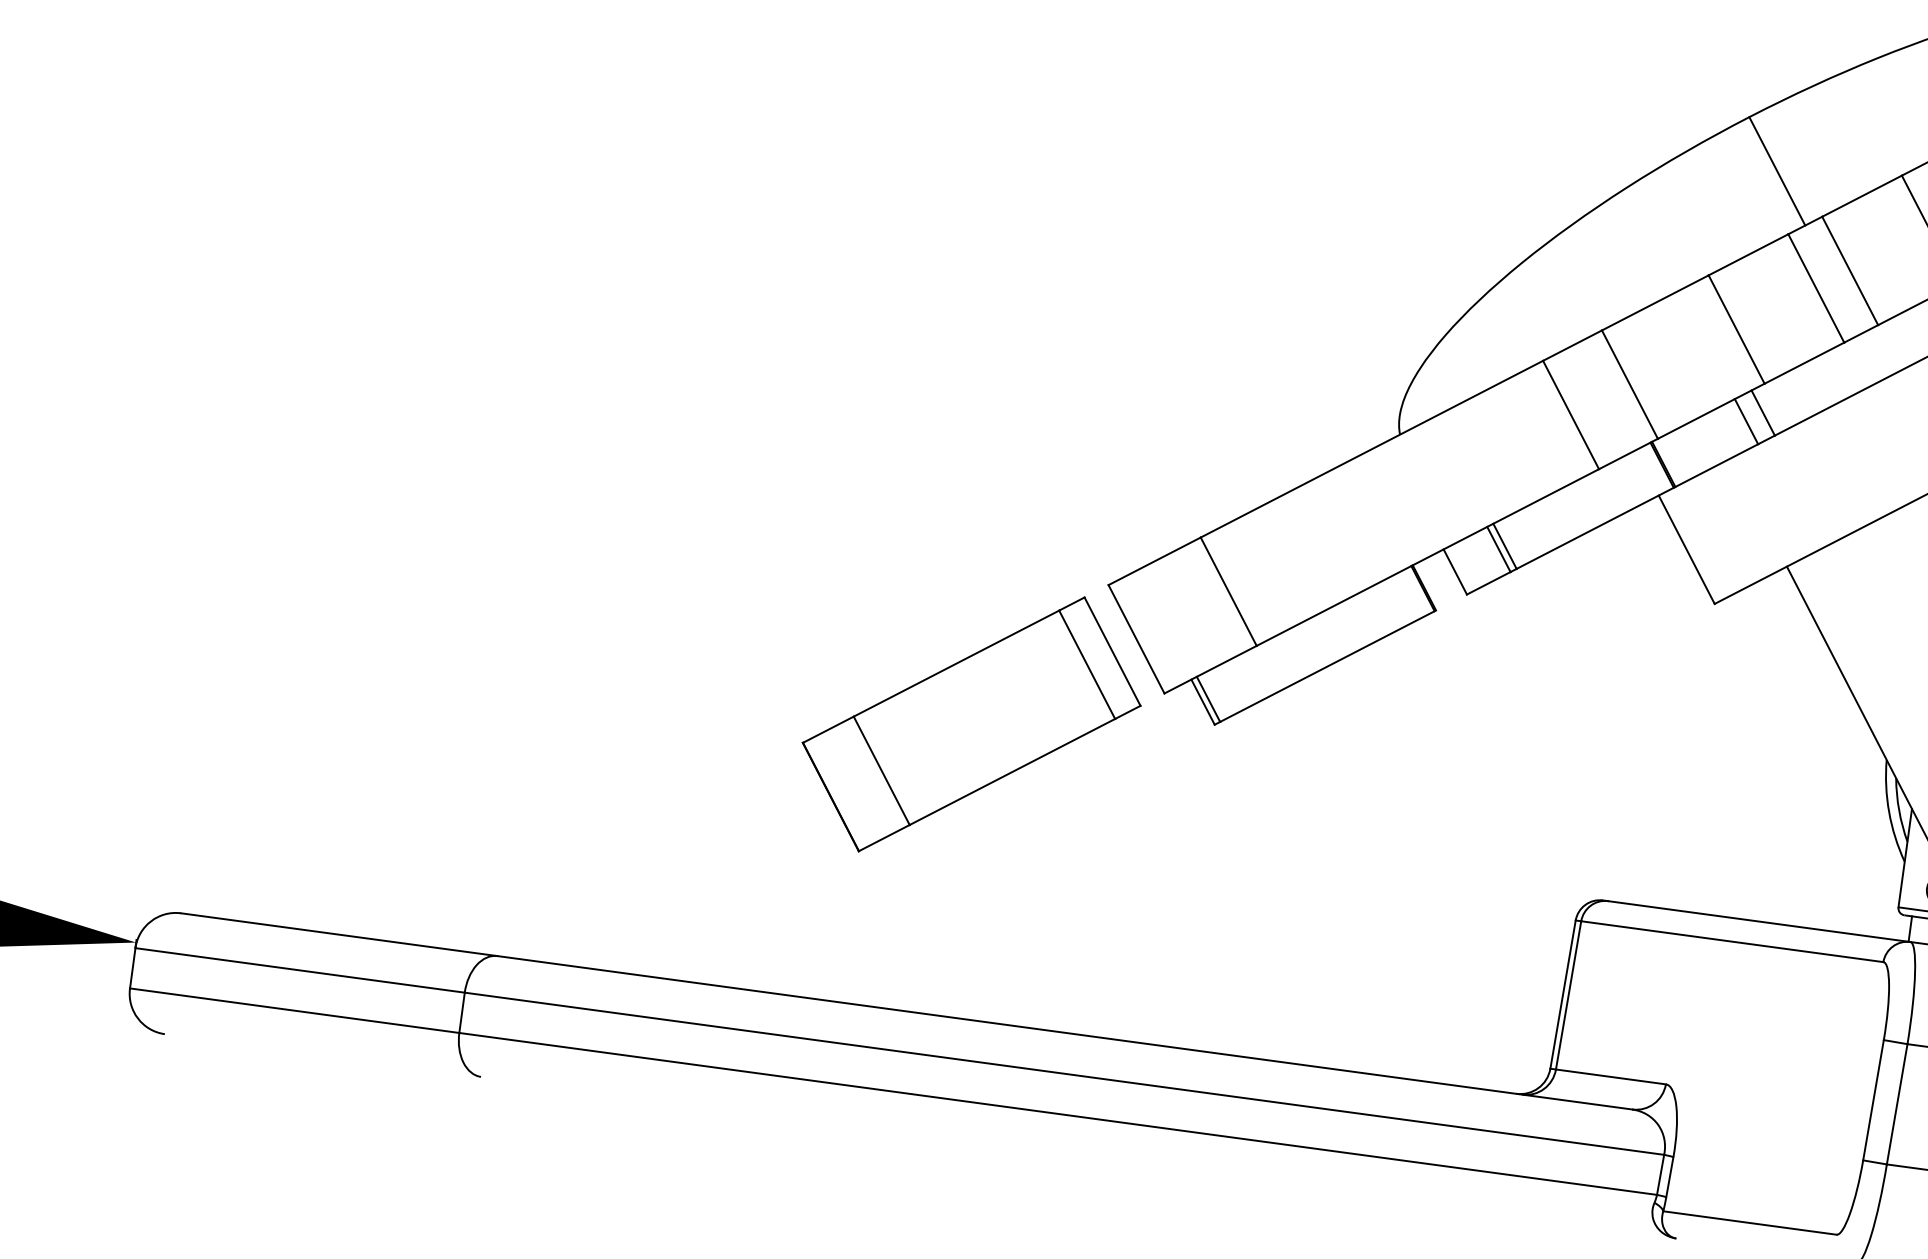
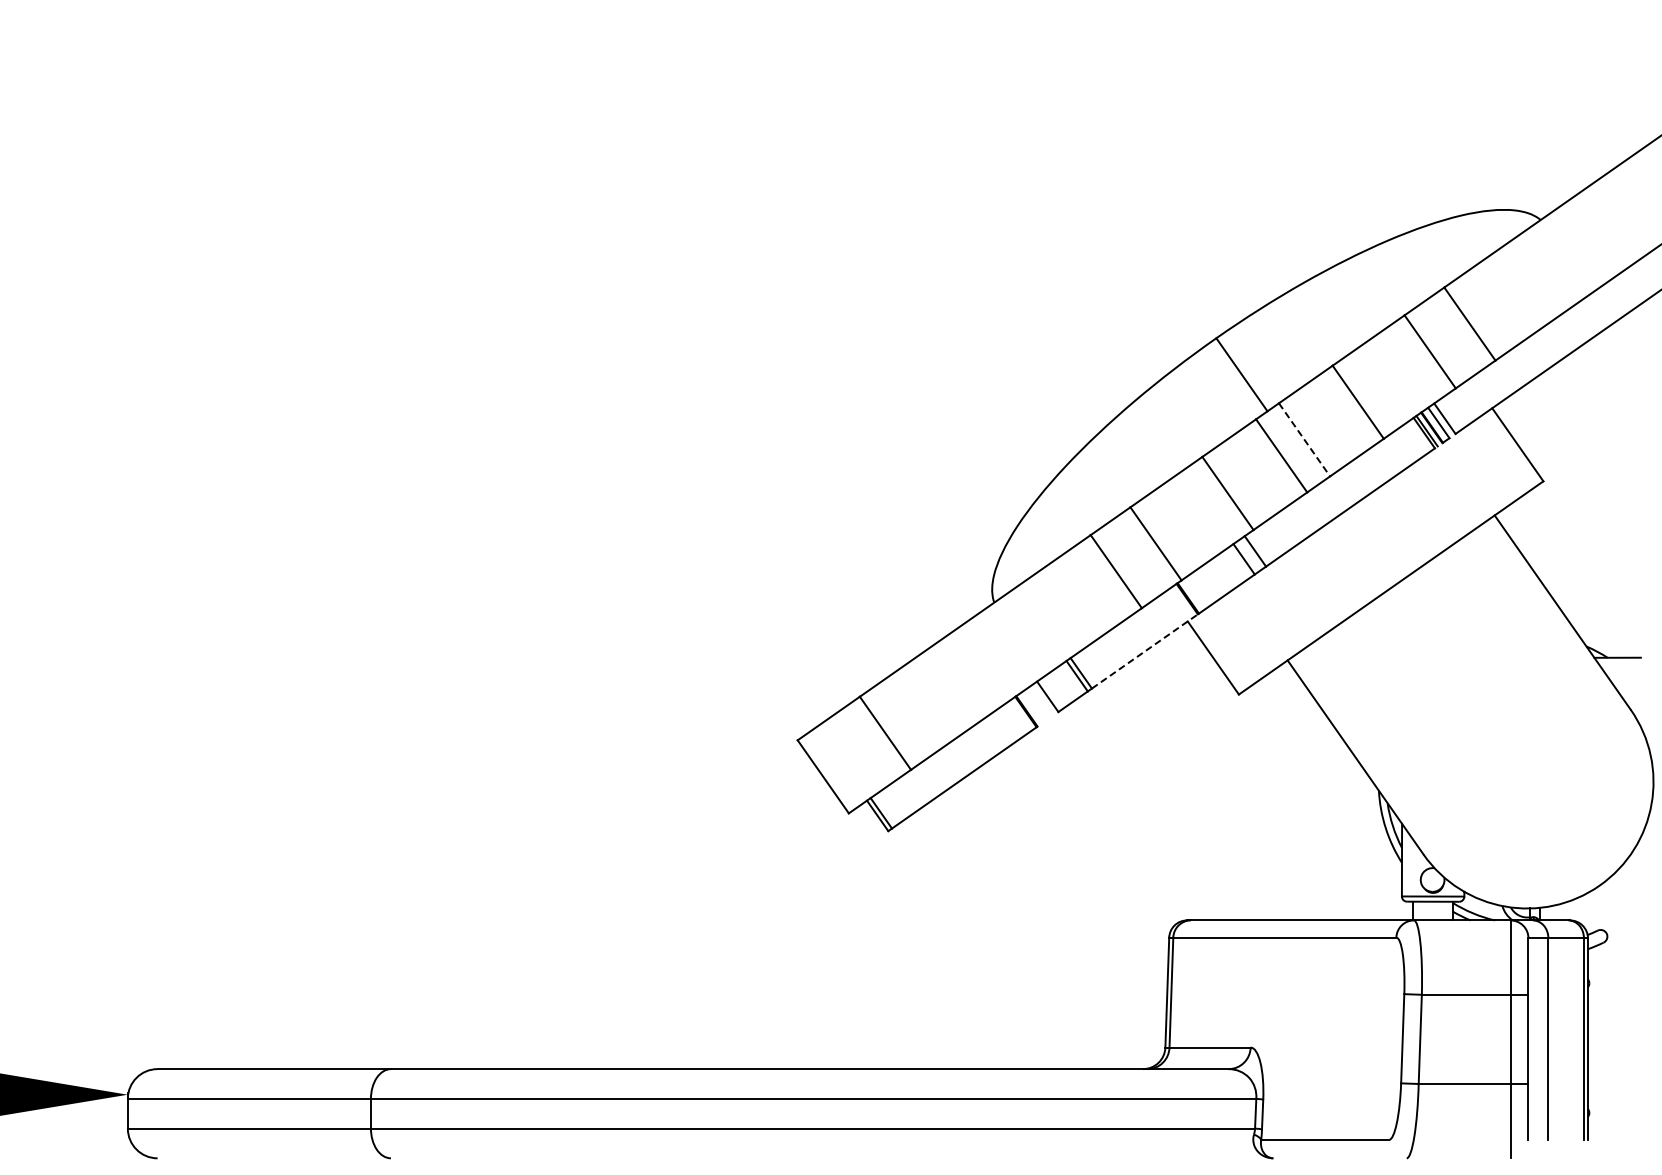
line: (1850, 270) -> (1304, 439), solid -> dashed
line: (1594, 528) -> (1144, 651), solid -> dashed
part: (970, 724) -> (711, 854), removed

